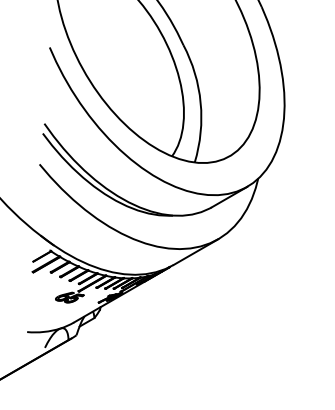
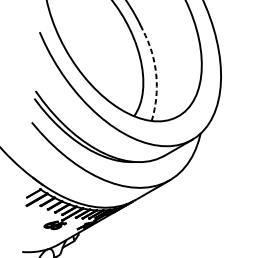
arc: (200, 102) -> (156, 74), solid -> dashed

